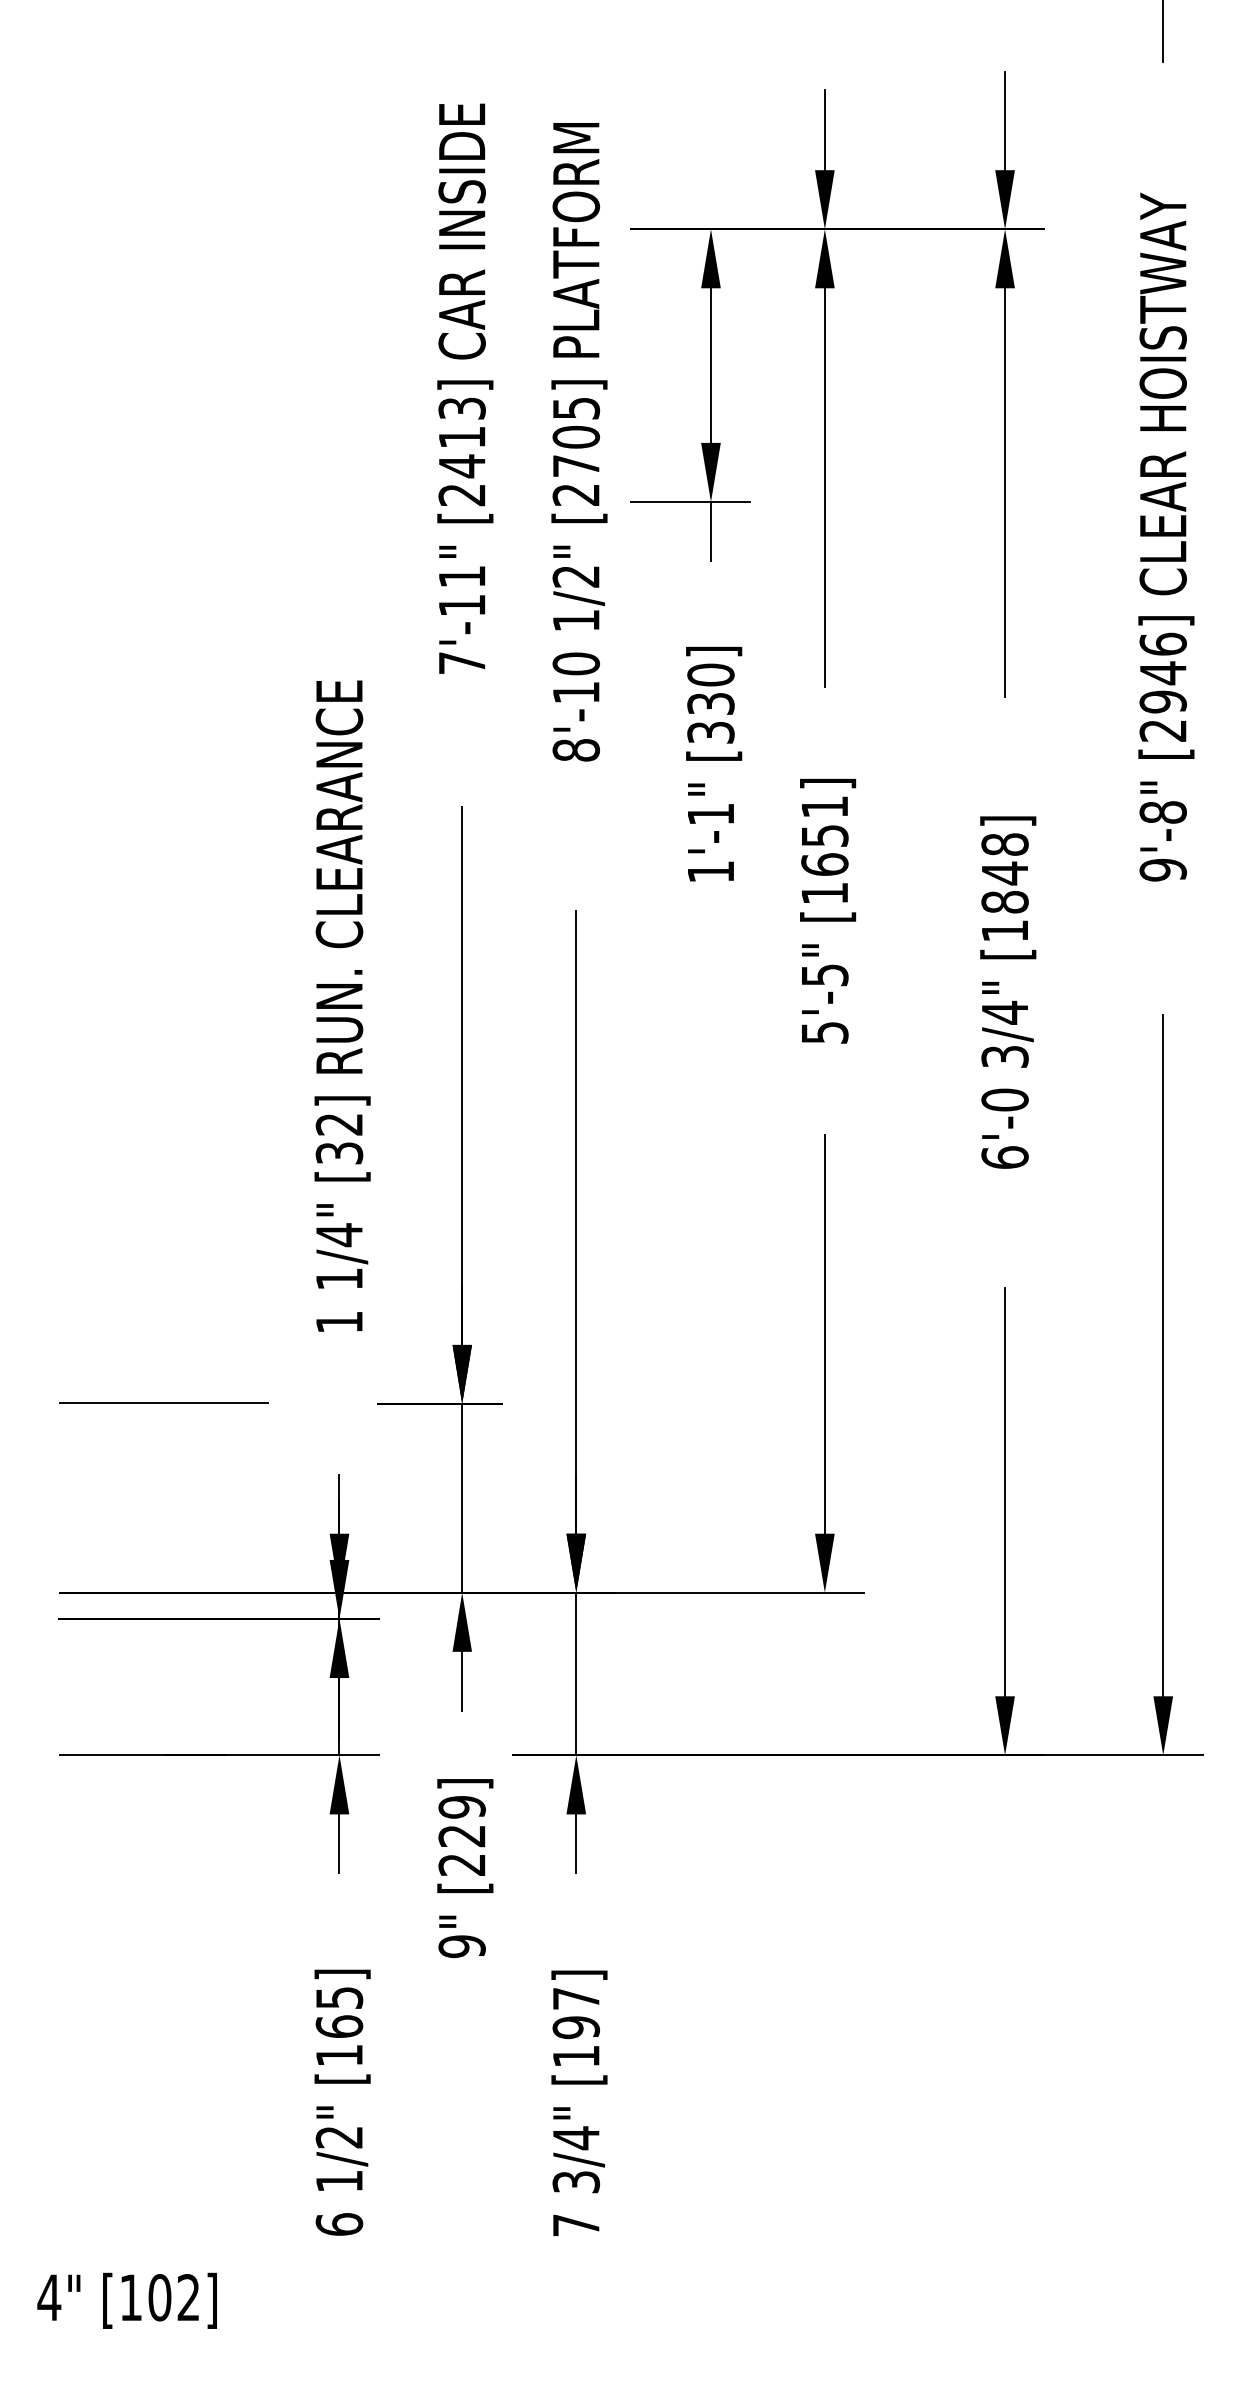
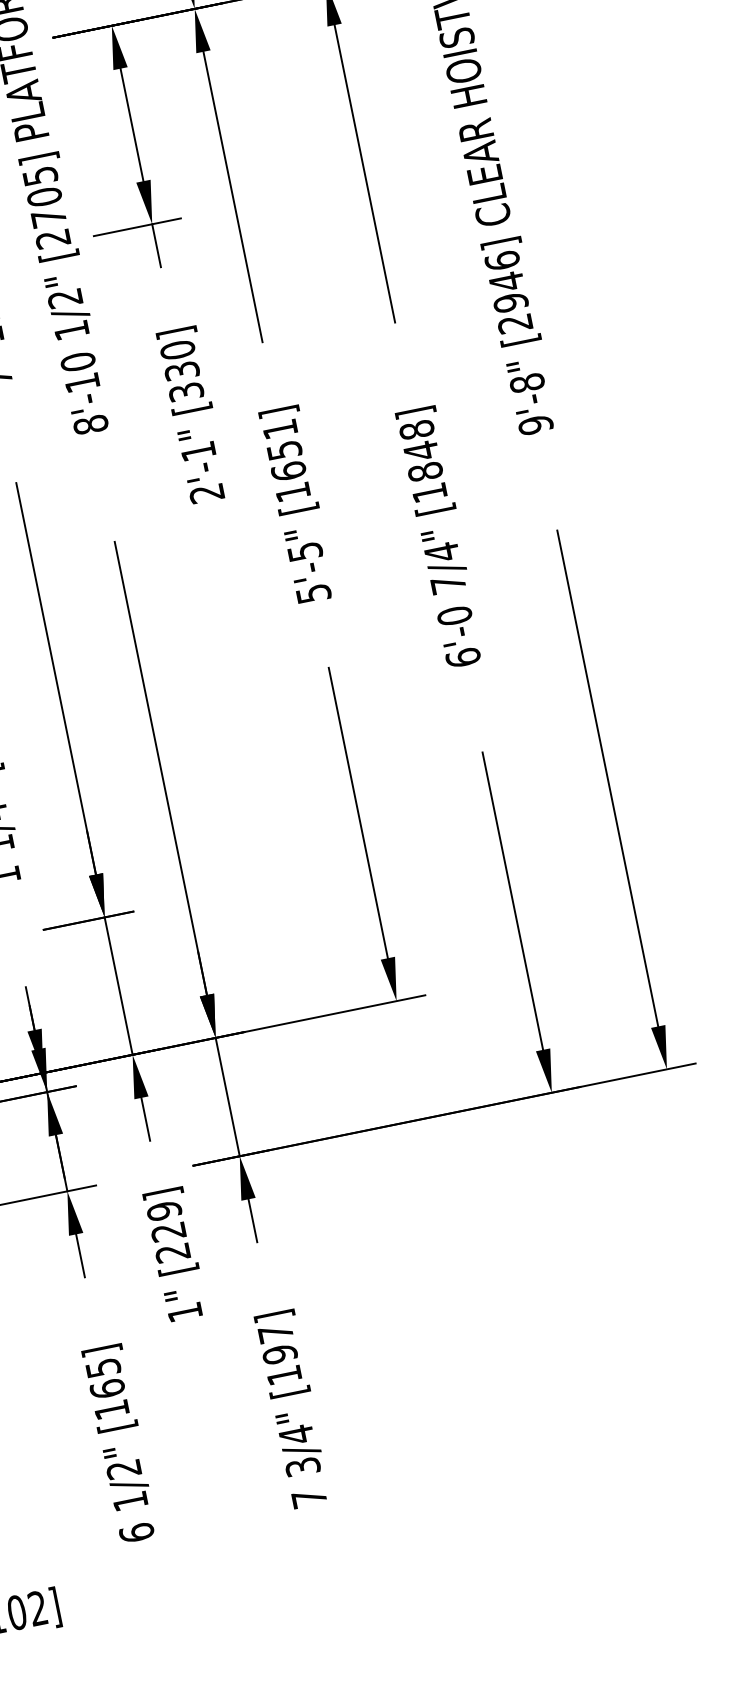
text: (710, 872) -> (206, 493), 1'-1" -> 2'-1"
text: (1004, 1056) -> (447, 584), 3/4" -> 7/4"
text: (461, 1946) -> (184, 1312), 9" -> 1"

